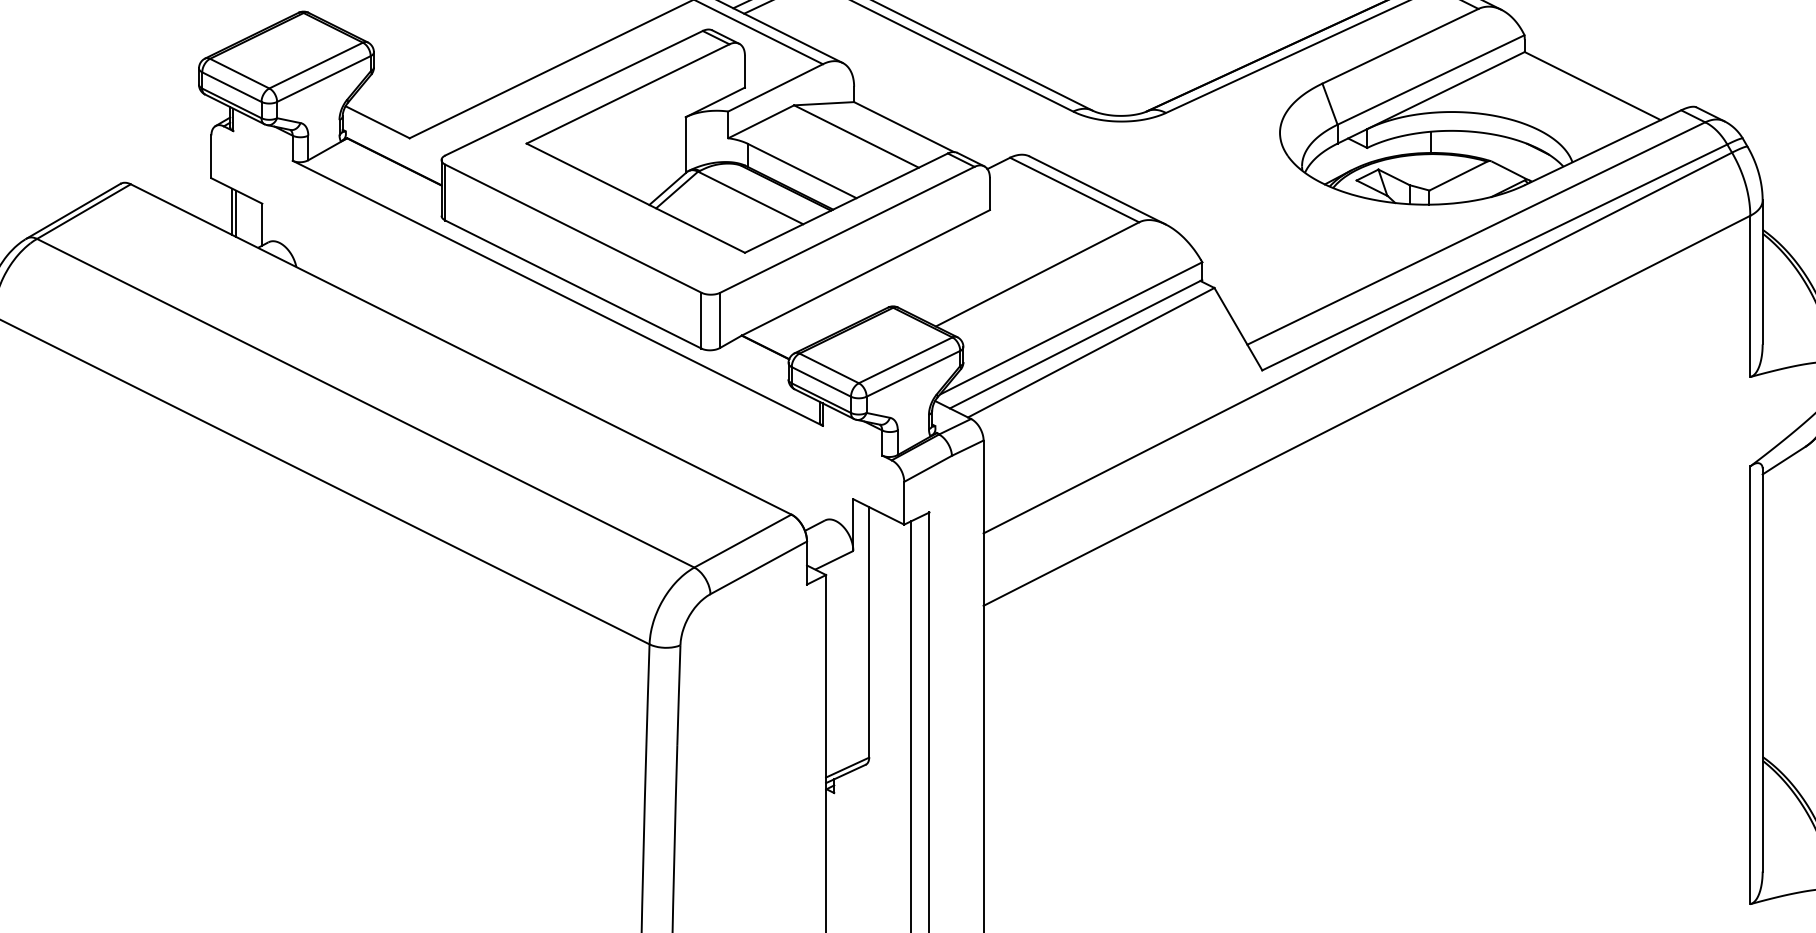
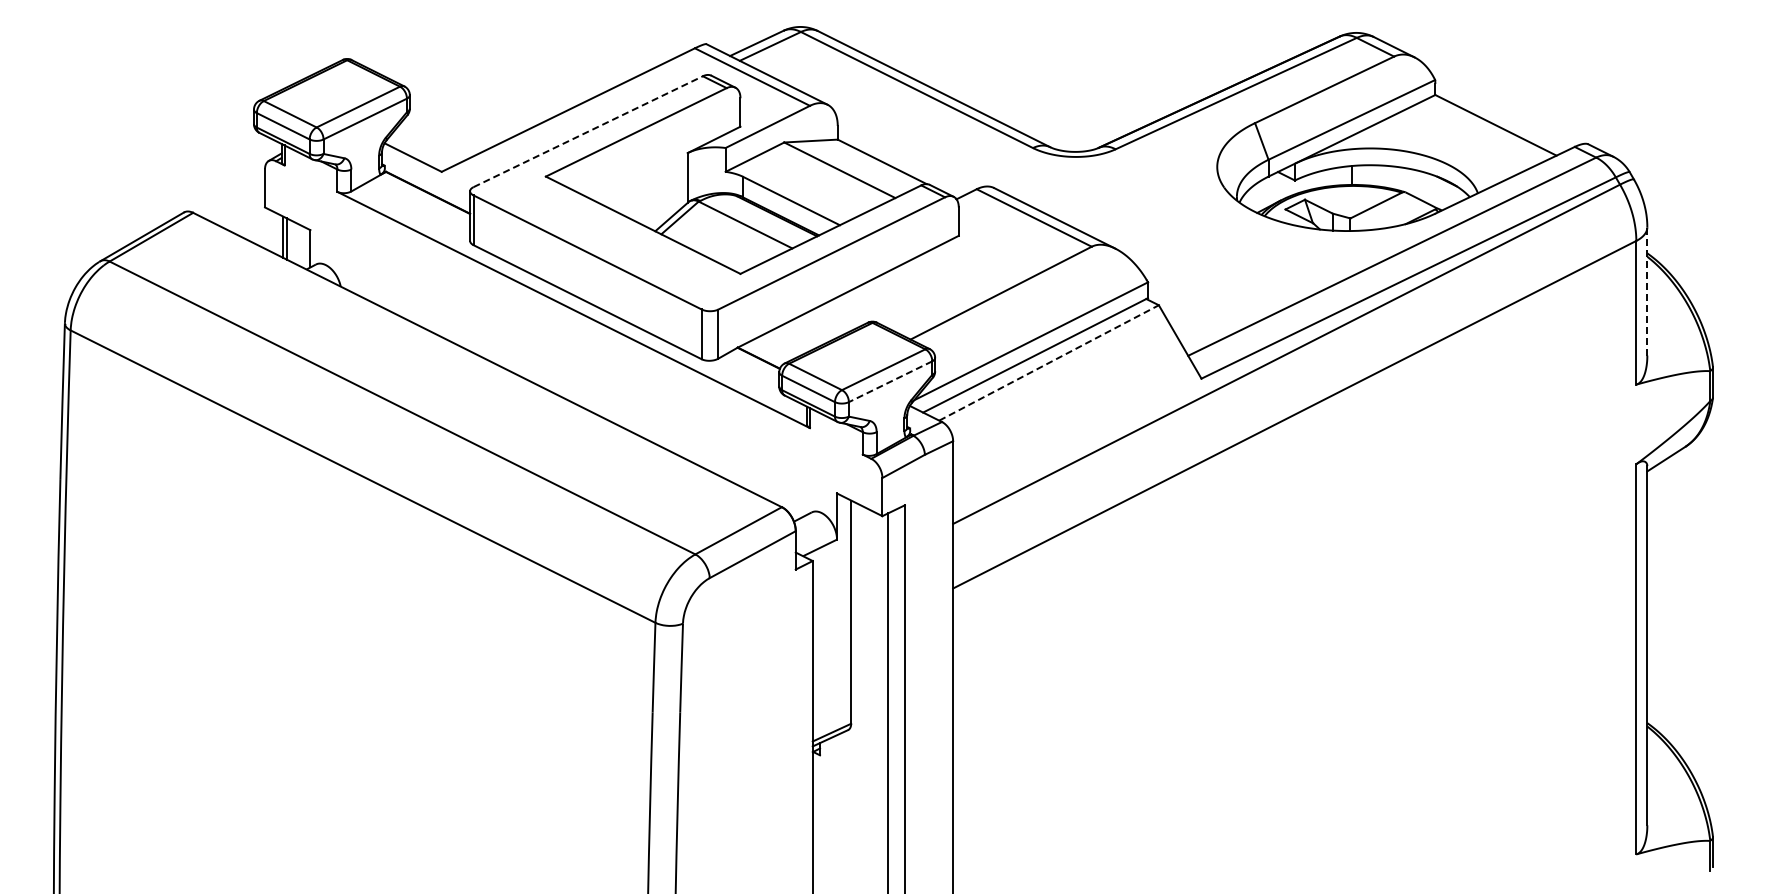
line: (574, 92) -> (588, 131), solid -> dashed
line: (1762, 271) -> (1647, 290), solid -> dashed
line: (1091, 352) -> (1049, 362), solid -> dashed
line: (913, 373) -> (890, 381), solid -> dashed

